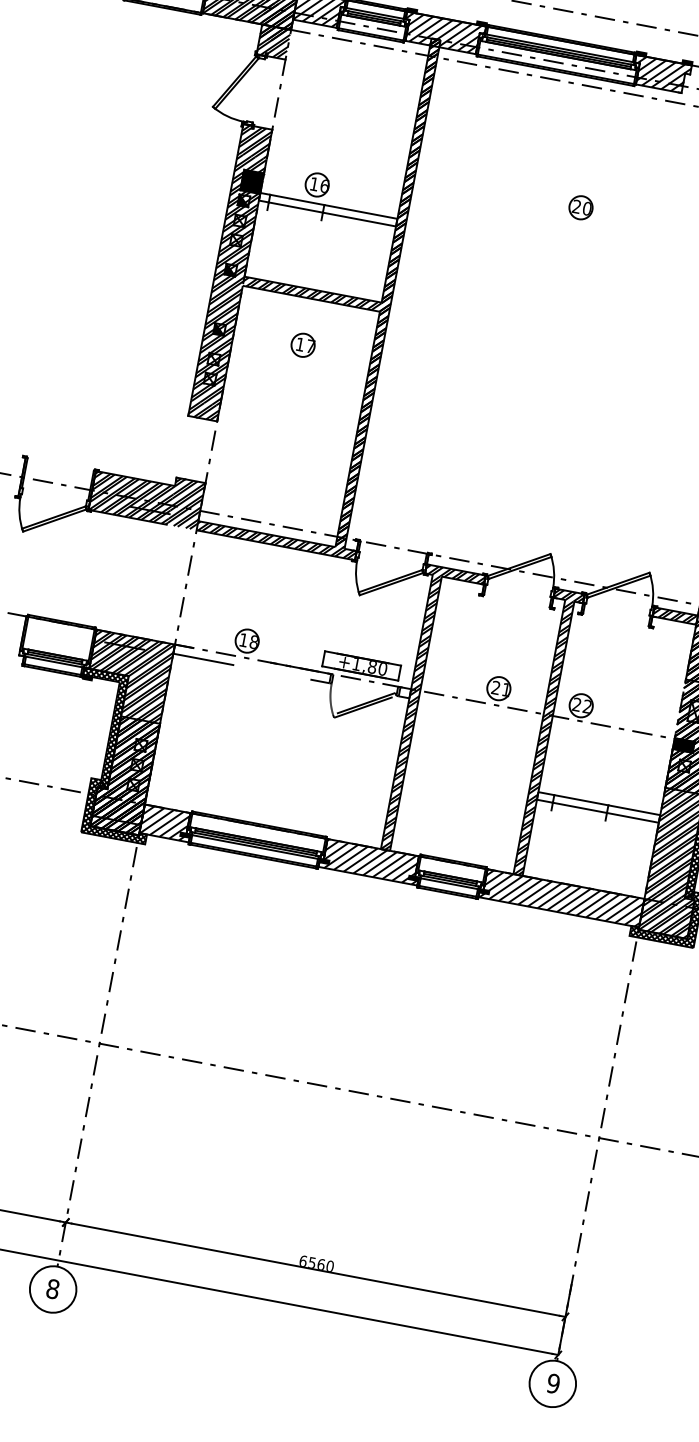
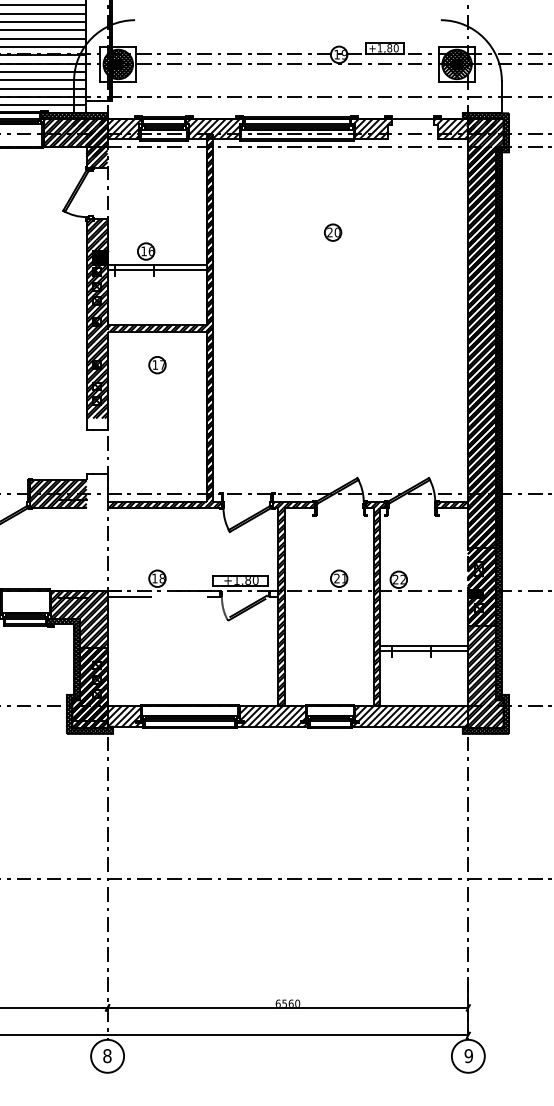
hatch: (203, 410) -> (96, 423), removed
hatch: (185, 504) -> (96, 491), removed

